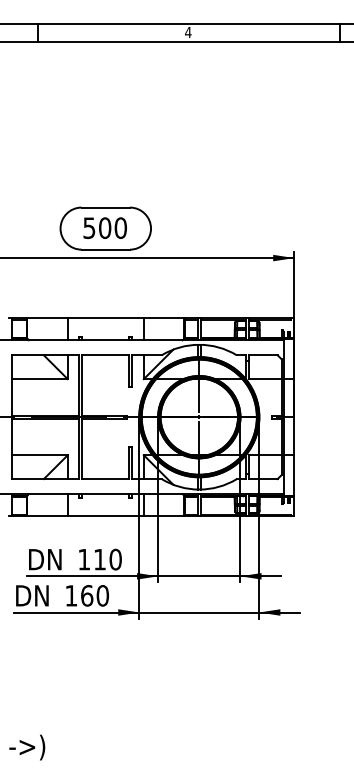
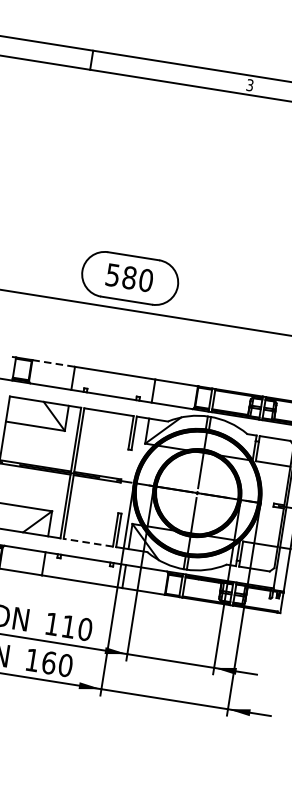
text: (188, 32) -> (250, 85), 4 -> 3
text: (105, 227) -> (130, 277), 500 -> 580
line: (48, 318) -> (54, 363), solid -> dashed
line: (105, 479) -> (87, 543), solid -> dashed

